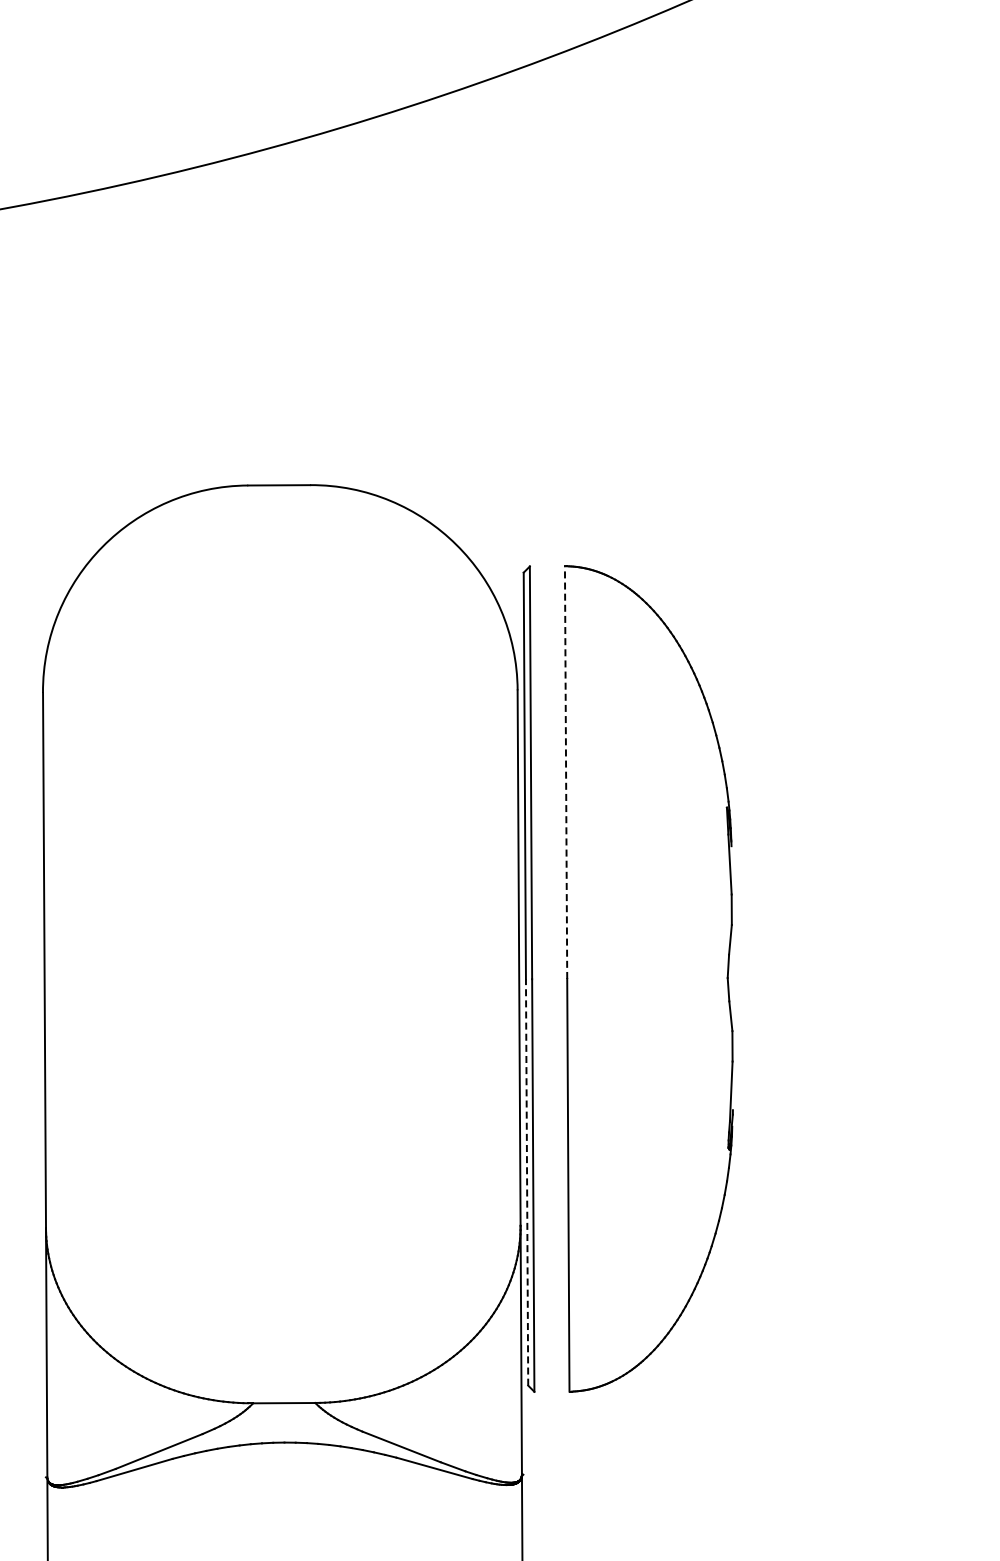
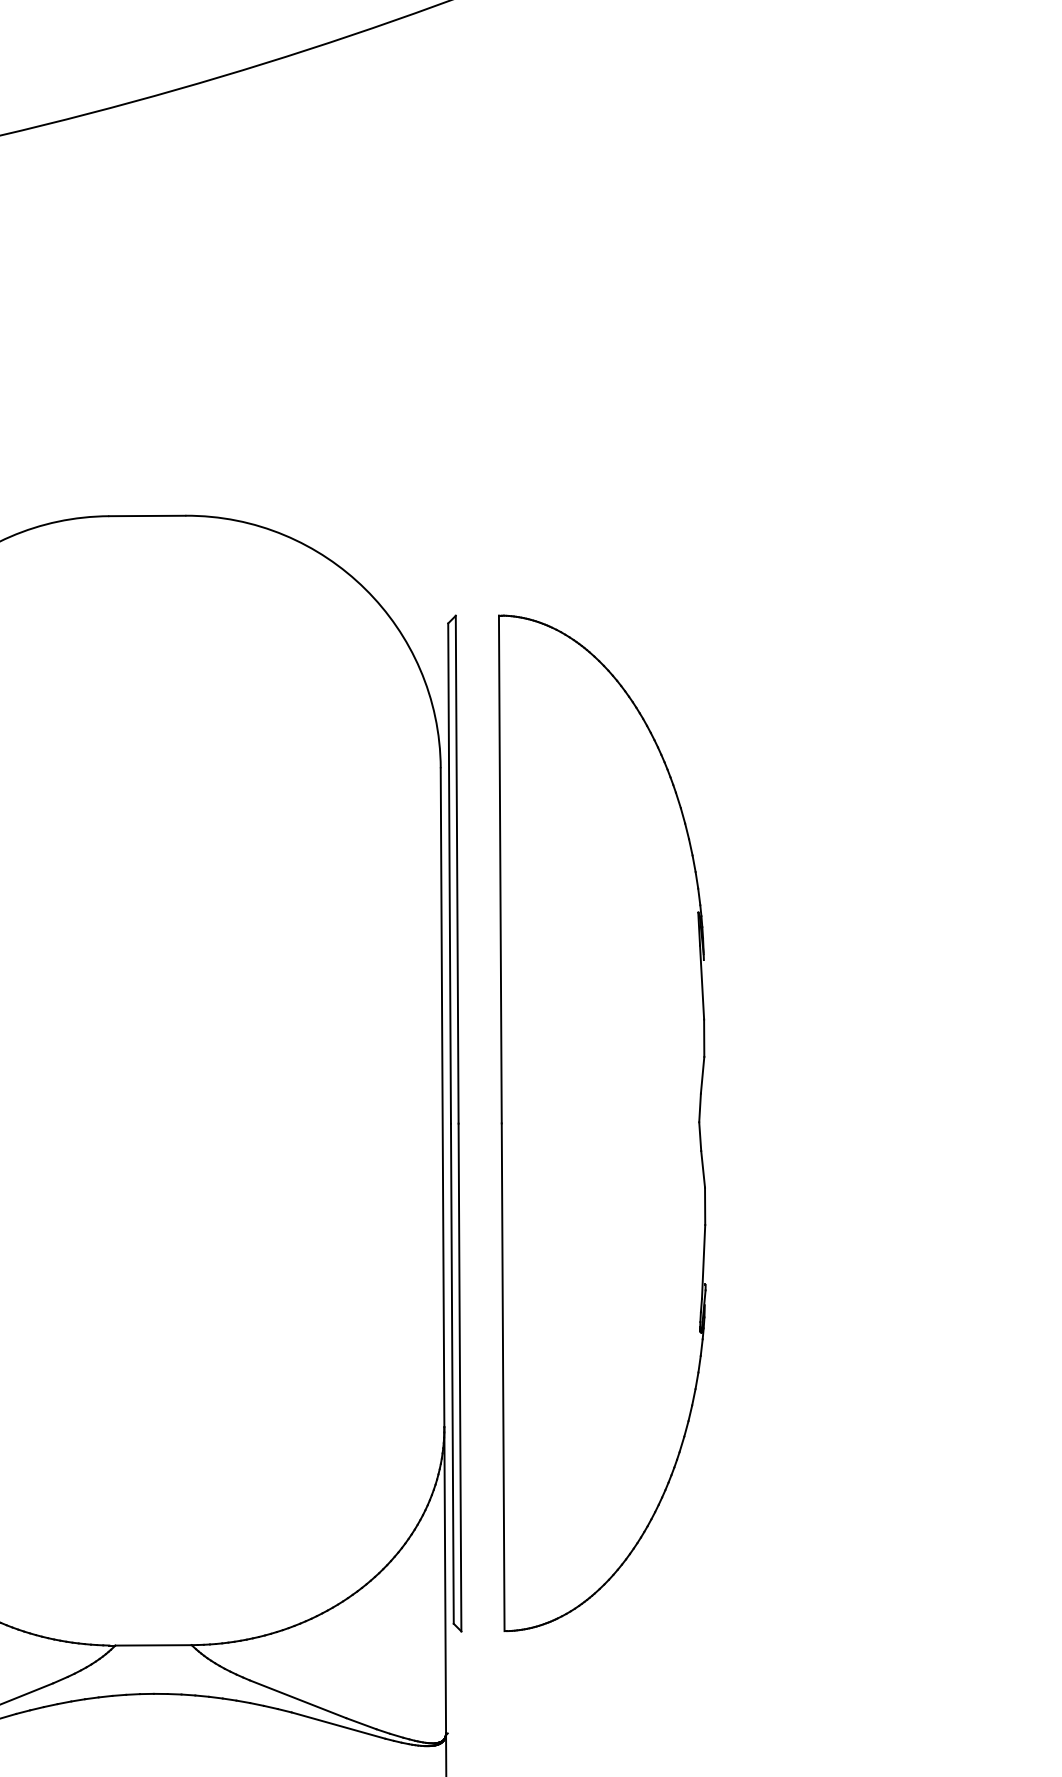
line: (566, 772) -> (500, 869), dashed -> solid
line: (527, 1181) -> (452, 1372), dashed -> solid

